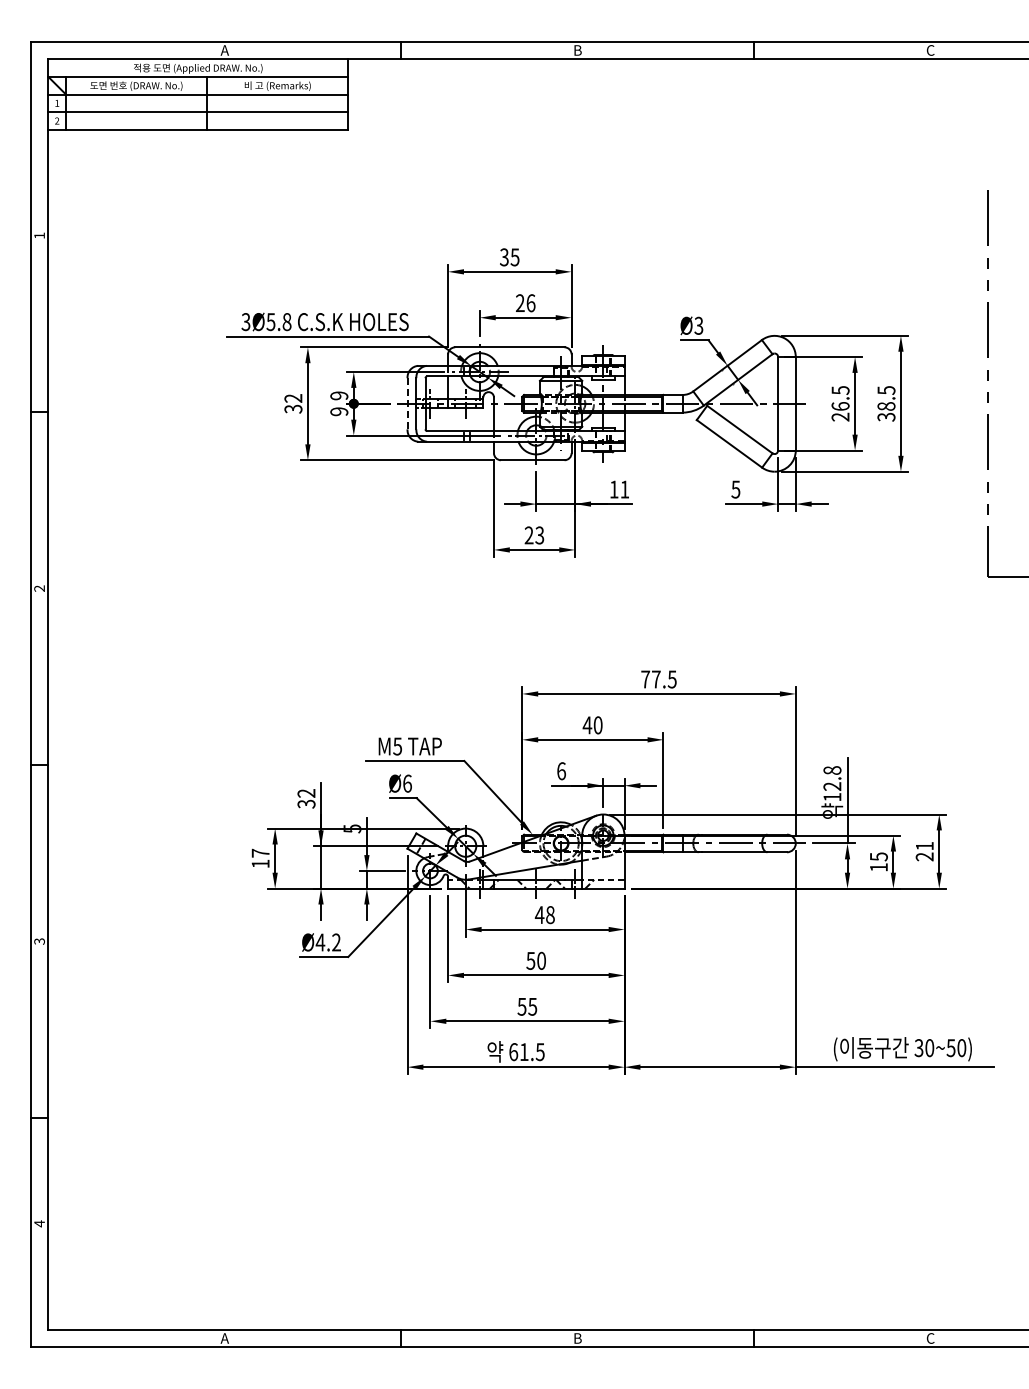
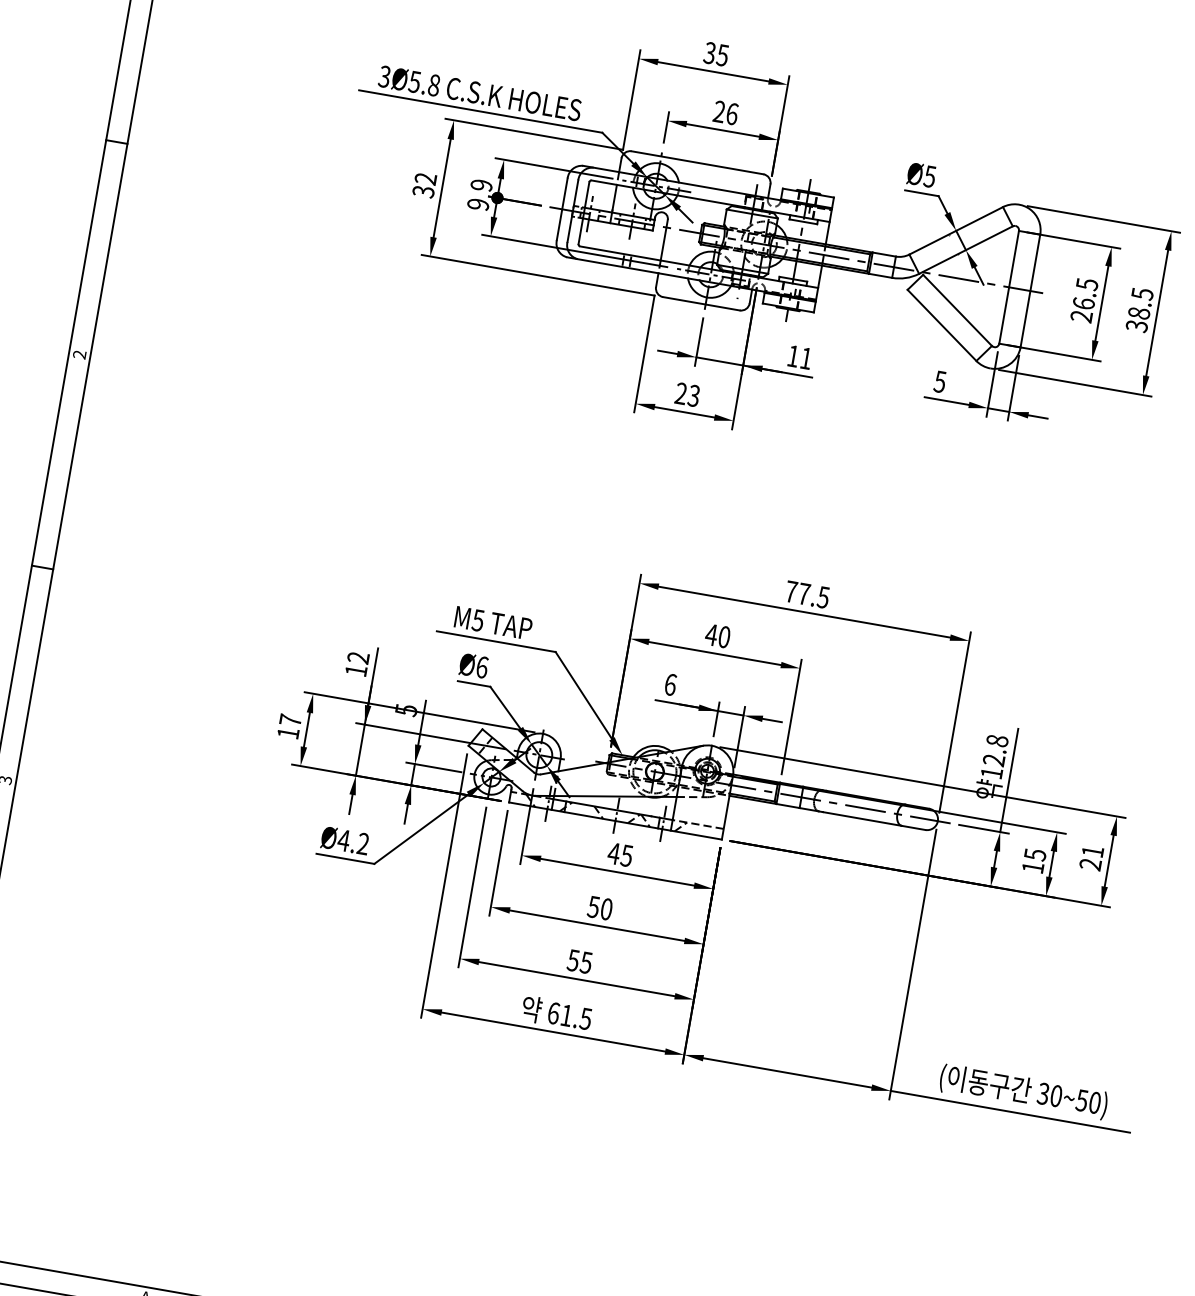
text: (699, 325) -> (930, 176), Ø3 -> Ø5
line: (407, 403) -> (562, 208), dashed -> solid
text: (306, 803) -> (356, 670), 32 -> 12
text: (549, 914) -> (625, 855), 48 -> 45

